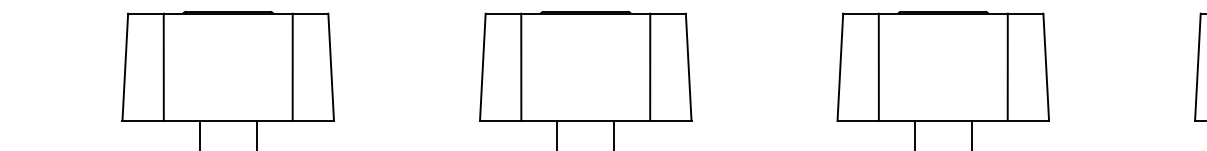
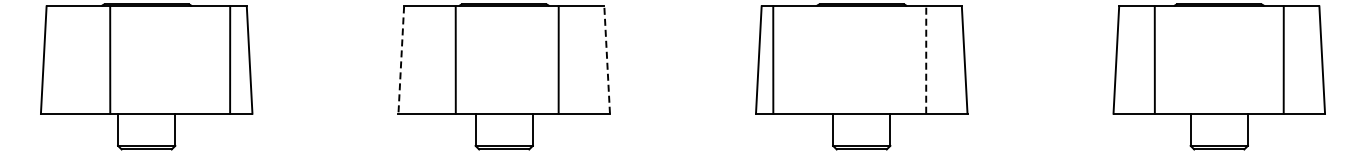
line: (164, 66) -> (110, 59), moved
line: (293, 66) -> (230, 59), moved
line: (521, 66) -> (455, 59), moved
line: (650, 66) -> (558, 59), moved
line: (879, 66) -> (773, 59), moved
line: (483, 67) -> (401, 60), solid -> dashed
line: (689, 67) -> (607, 60), solid -> dashed
line: (1008, 67) -> (926, 60), solid -> dashed

